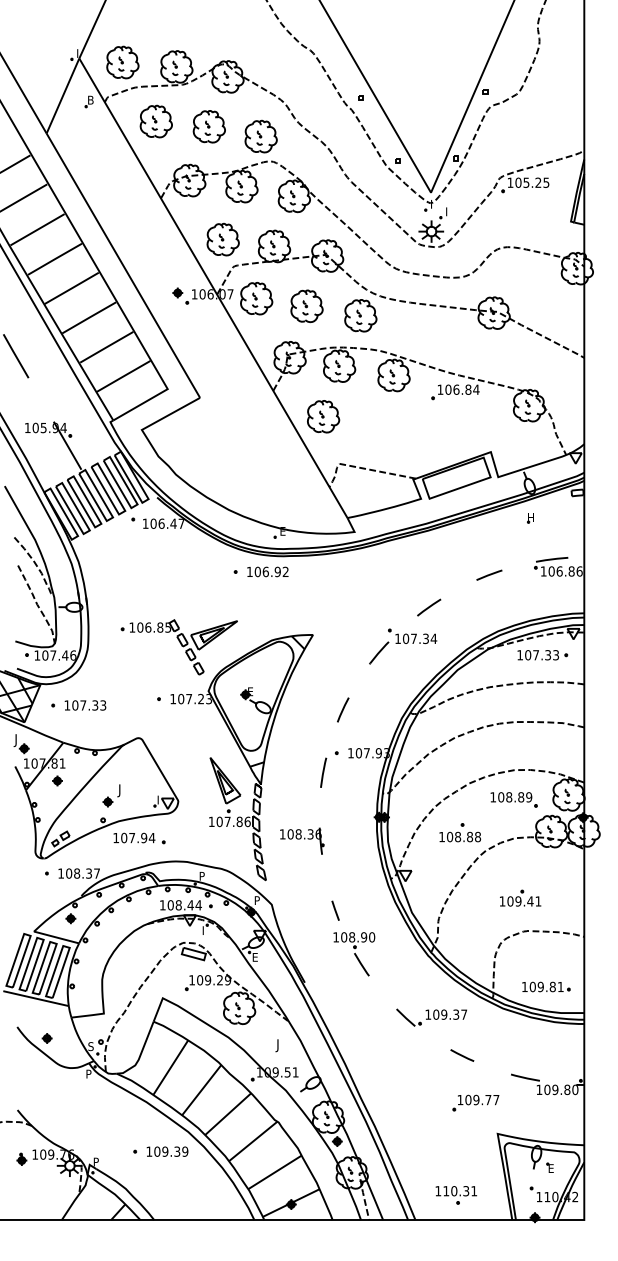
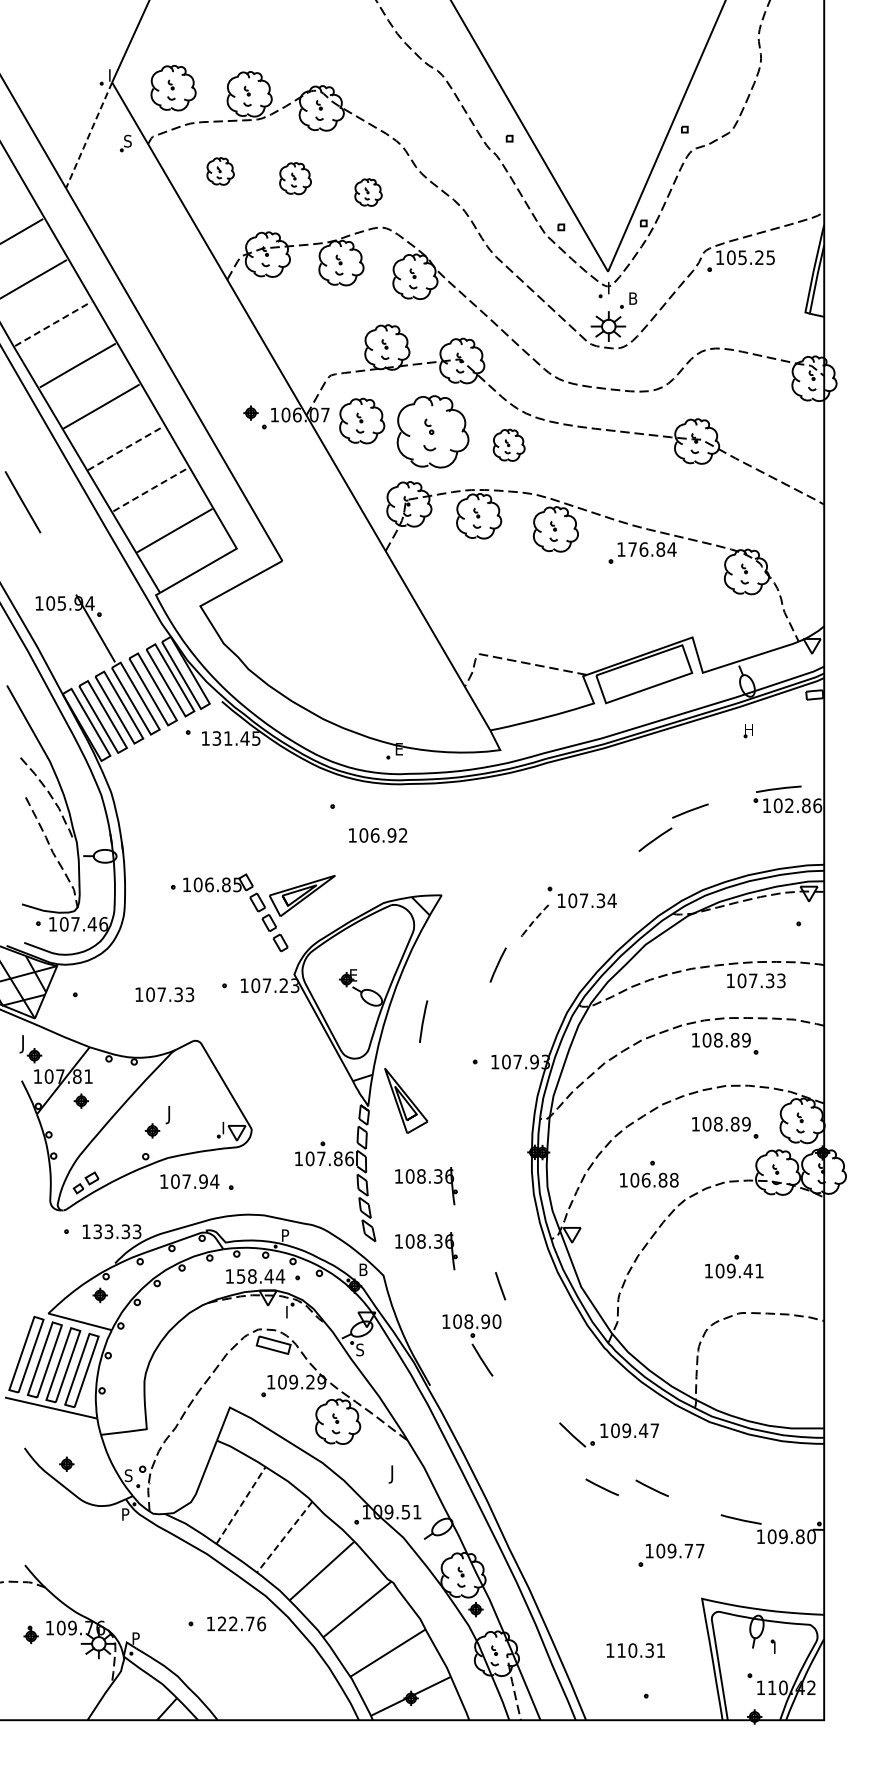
line: (63, 96) -> (89, 135), solid -> dashed
text: (90, 99) -> (128, 140), B -> S
part: (156, 121) -> (220, 171), size x0.6
part: (209, 126) -> (295, 178), size x0.7
part: (261, 136) -> (368, 192), size x0.6
text: (449, 211) -> (633, 298), I -> B
line: (38, 229) -> (54, 323), solid -> dashed
part: (223, 239) -> (315, 337), removed
part: (307, 306) -> (433, 431), size x1.6
part: (361, 315) -> (509, 445), size x0.7
line: (89, 317) -> (126, 447), solid -> dashed
line: (107, 347) -> (151, 489), solid -> dashed
text: (448, 389) -> (632, 549), 106.84 -> 176.84
part: (323, 416) -> (456, 587), removed
text: (167, 523) -> (236, 738), 106.47 -> 131.45
text: (268, 571) -> (378, 835), moved
text: (559, 571) -> (789, 805), 106.86 -> 102.86
line: (429, 607) -> (655, 839), moved
line: (379, 652) -> (535, 919), solid -> dashed
text: (538, 654) -> (756, 980), moved
text: (85, 705) -> (164, 994), moved
line: (342, 709) -> (497, 964), moved
part: (514, 740) -> (725, 1043), added
line: (323, 772) -> (423, 1021), moved
part: (225, 780) -> (406, 1100), moved
text: (457, 836) -> (645, 1179), 108.88 -> 106.88
text: (83, 873) -> (117, 1231), 108.37 -> 133.33
part: (302, 887) -> (426, 1251), added
text: (258, 900) -> (364, 1269), P -> B
text: (170, 905) -> (240, 1276), 108.44 -> 158.44
line: (335, 910) -> (500, 1286), moved
part: (354, 954) -> (471, 1345), moved
text: (254, 957) -> (359, 1349), E -> S
part: (546, 986) -> (770, 1391), removed
text: (456, 1014) -> (643, 1430), 109.37 -> 109.47
line: (426, 1054) -> (601, 1487), added
line: (171, 1067) -> (241, 1505), solid -> dashed
line: (201, 1090) -> (284, 1537), solid -> dashed
text: (171, 1151) -> (241, 1623), 109.39 -> 122.76
text: (551, 1168) -> (778, 1647), E -> I
text: (456, 1191) -> (635, 1650), moved

